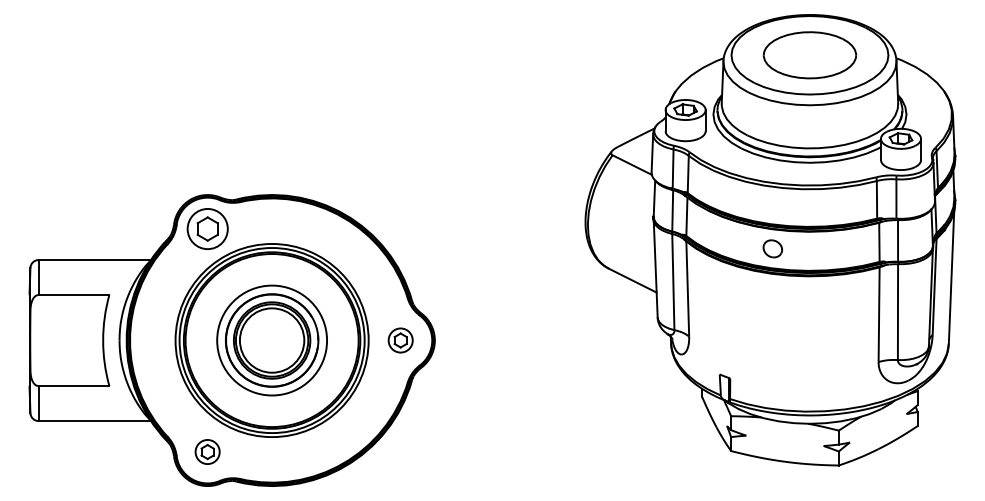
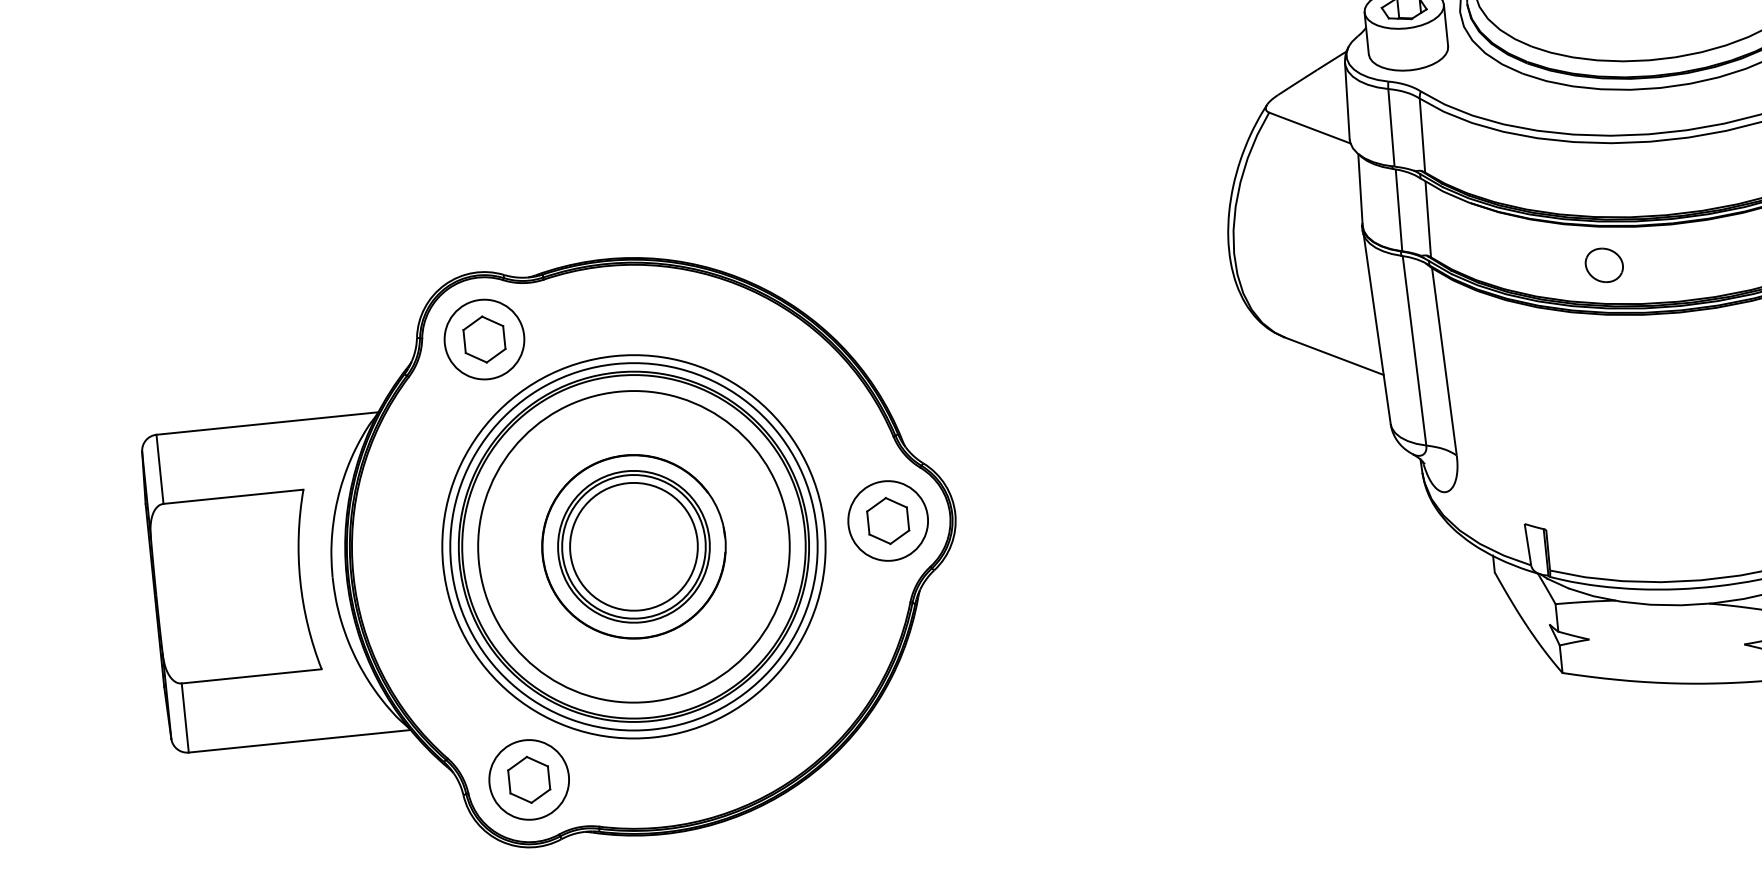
circle: (271, 340) -> (632, 546), size x1.43
part: (400, 340) -> (887, 520), size x1.67
part: (207, 451) -> (528, 778), size x1.67

